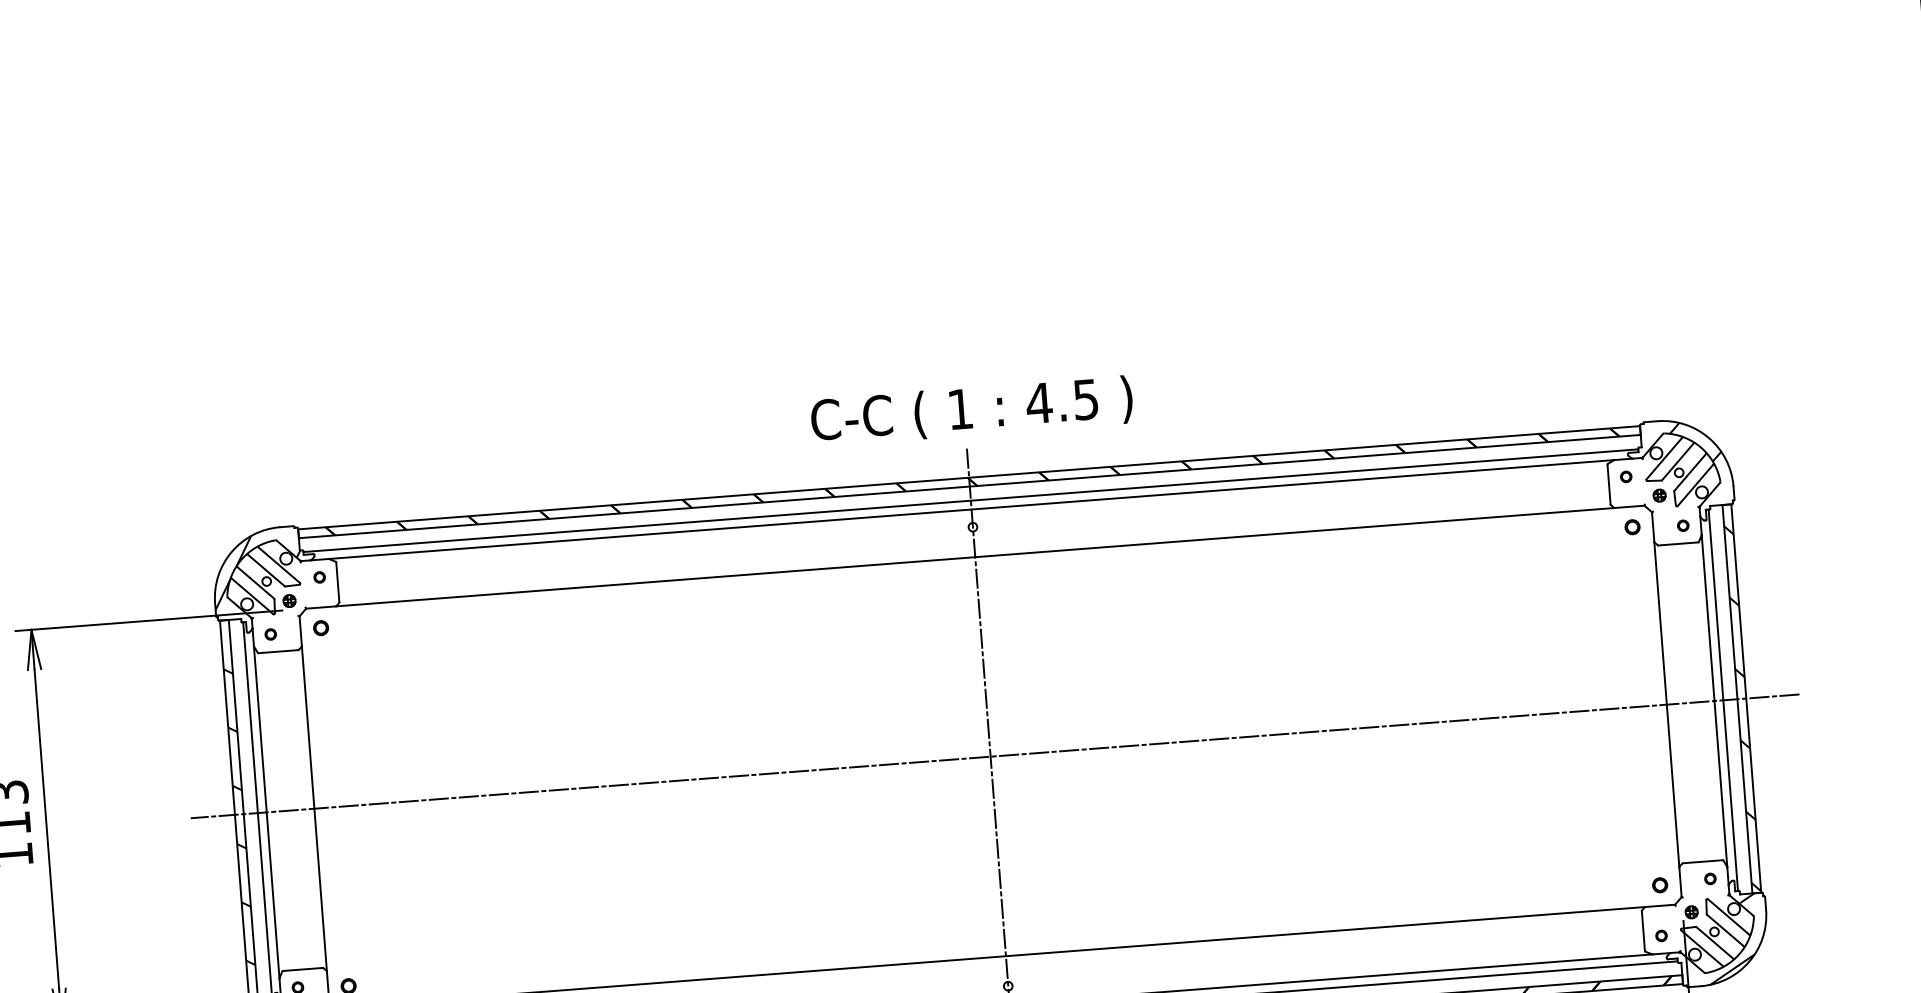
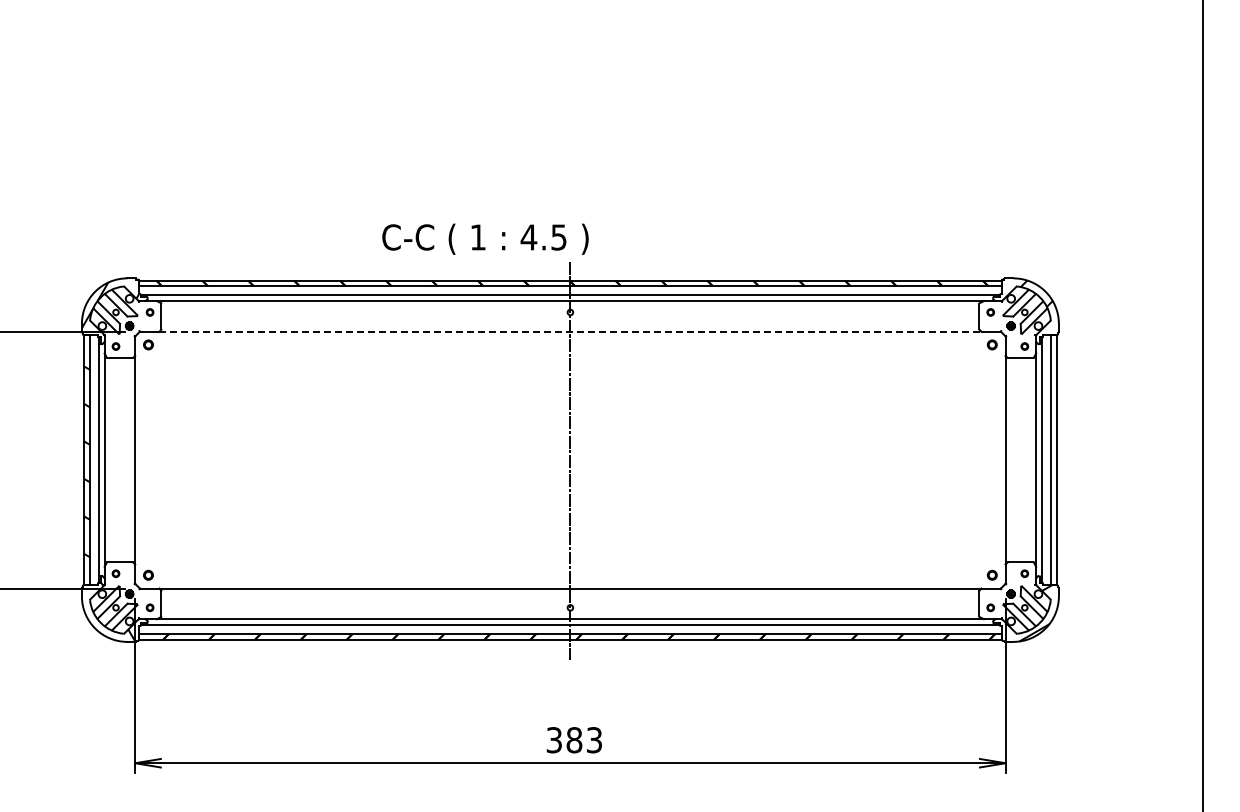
text: (971, 410) -> (485, 238), moved
line: (975, 556) -> (570, 331), solid -> dashed
hatch: (1742, 708) -> (1053, 466), removed
line: (993, 757) -> (572, 460), removed

